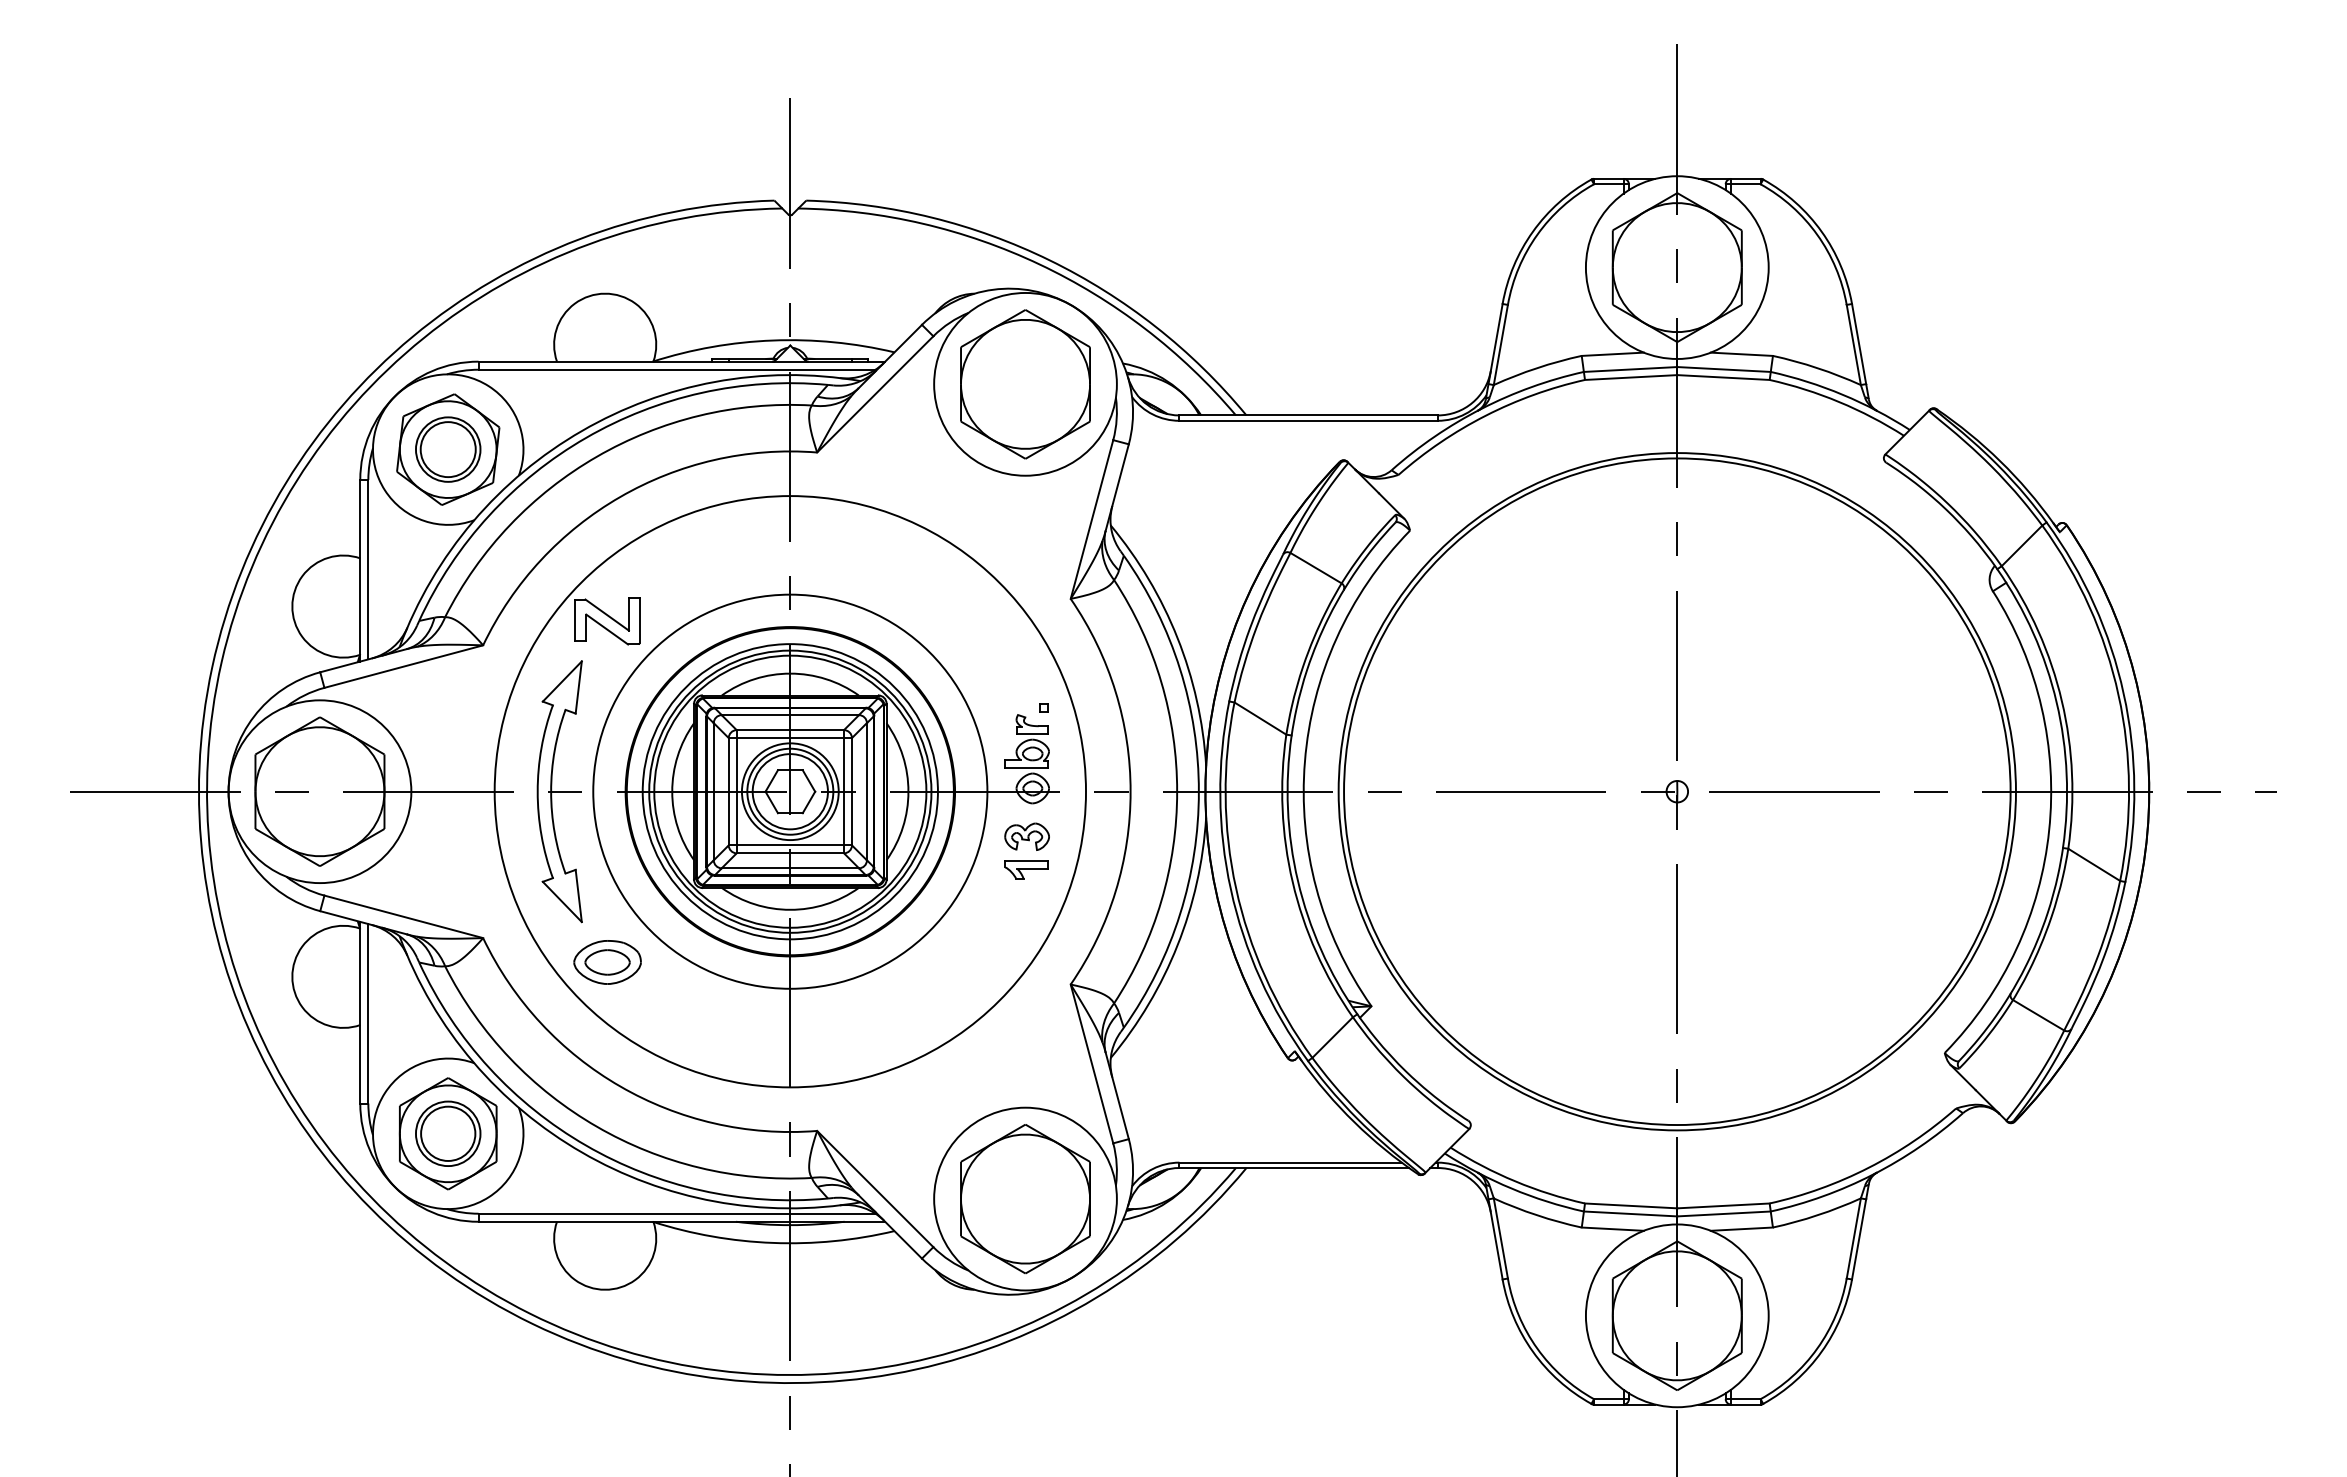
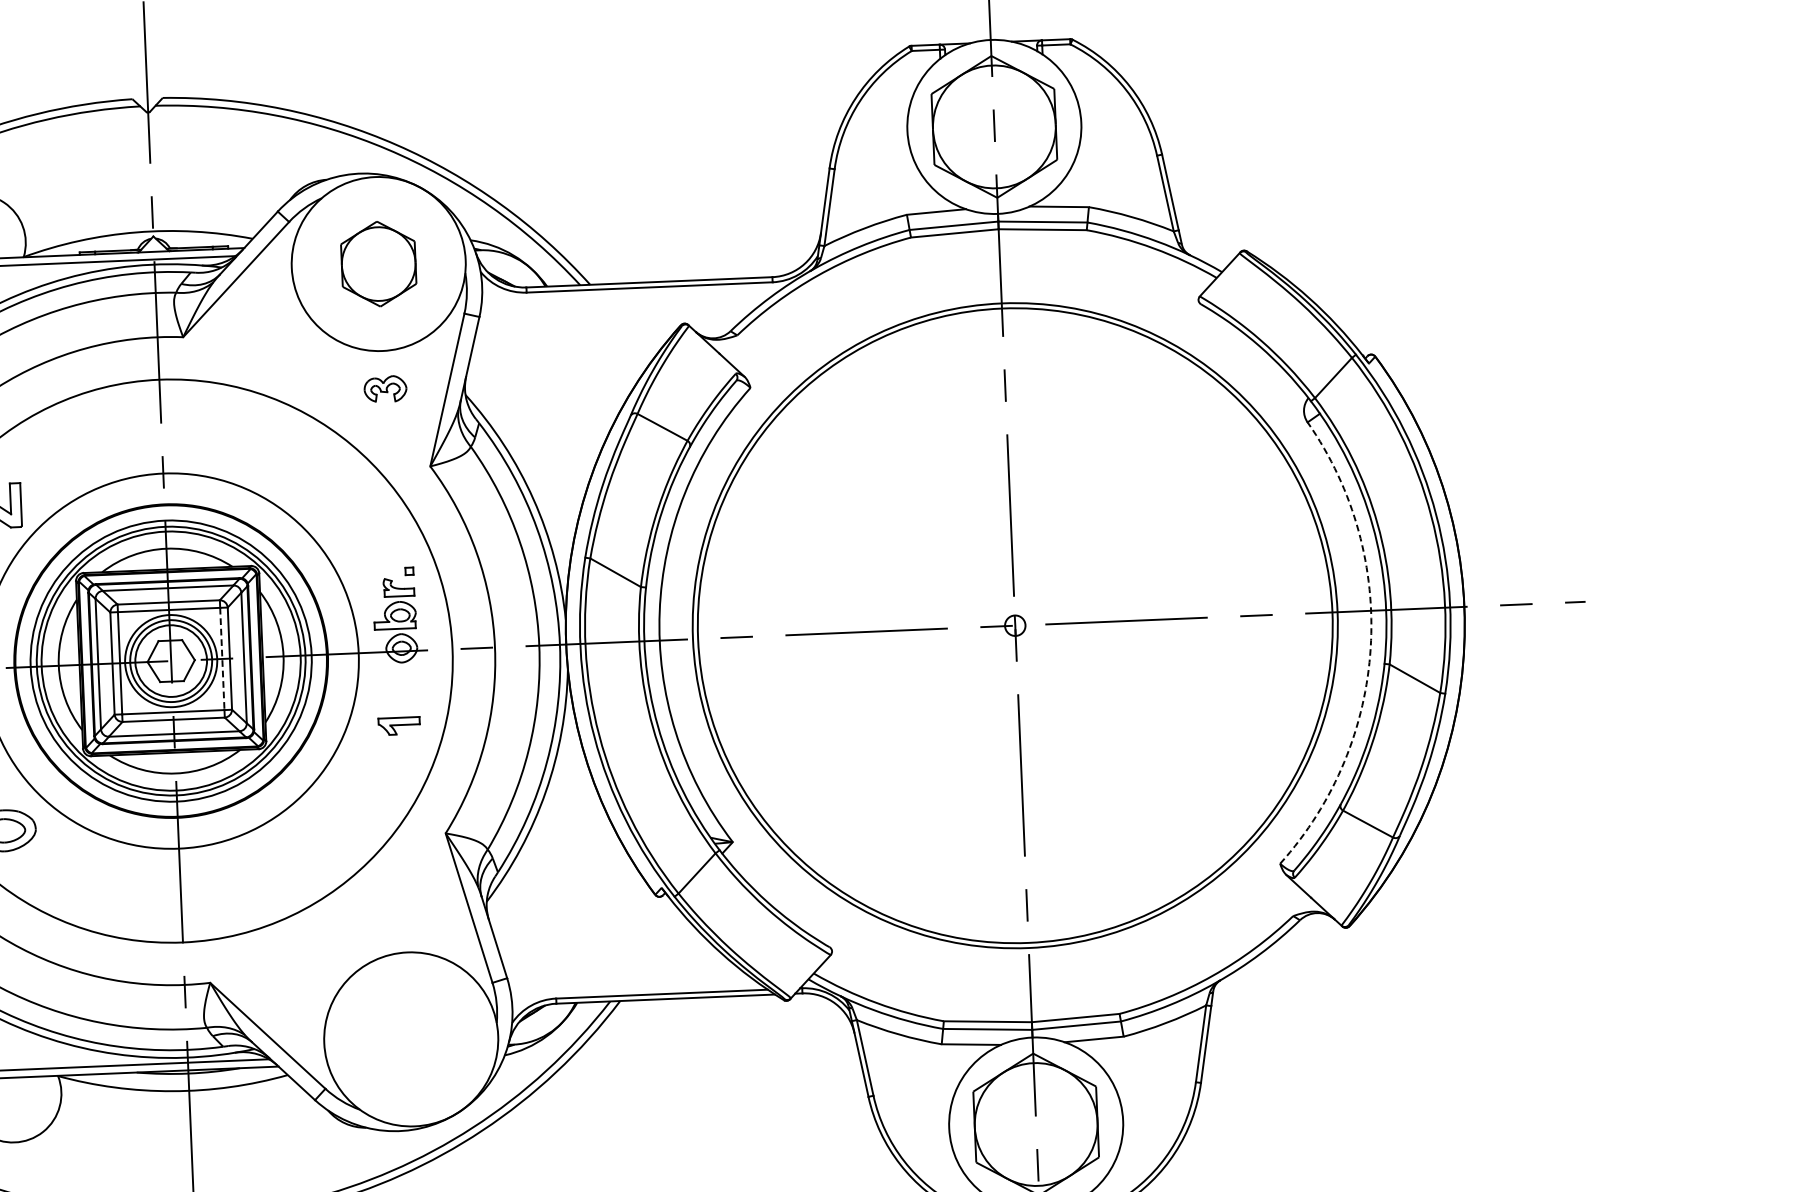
part: (1025, 384) -> (378, 264), size x0.6
line: (844, 791) -> (222, 658), solid -> dashed
arc: (2049, 830) -> (1371, 647), solid -> dashed
part: (1026, 836) -> (384, 388), moved
part: (1025, 1199) -> (411, 1039), removed

